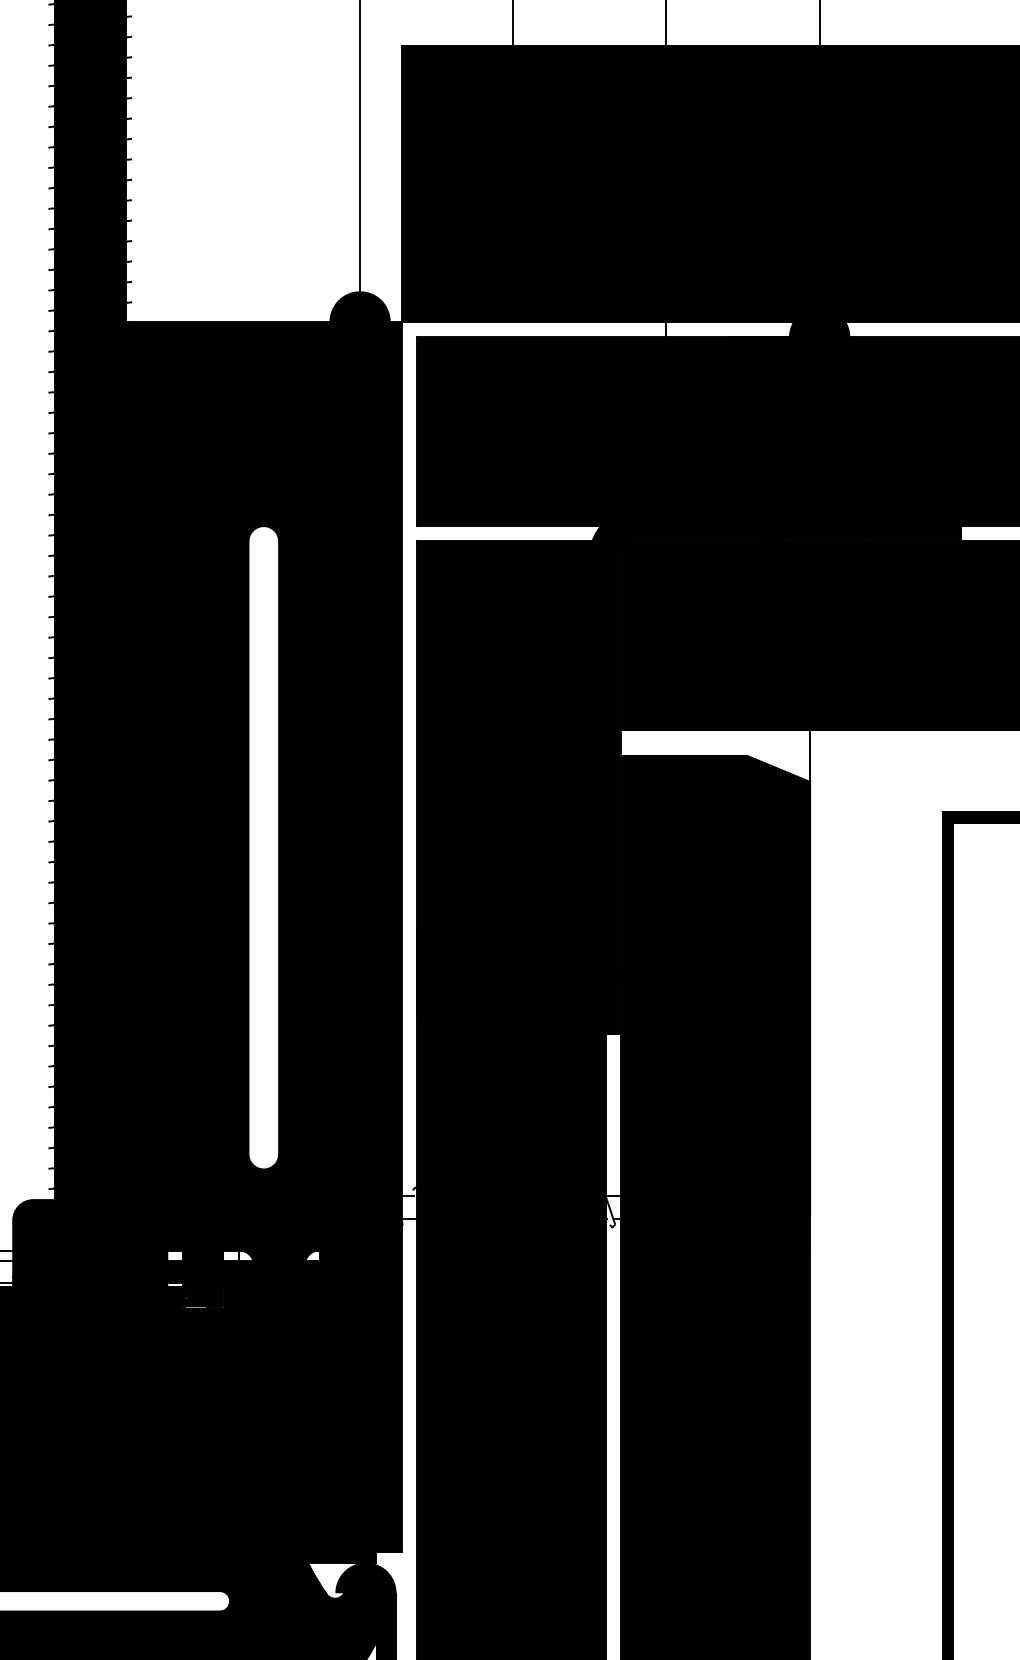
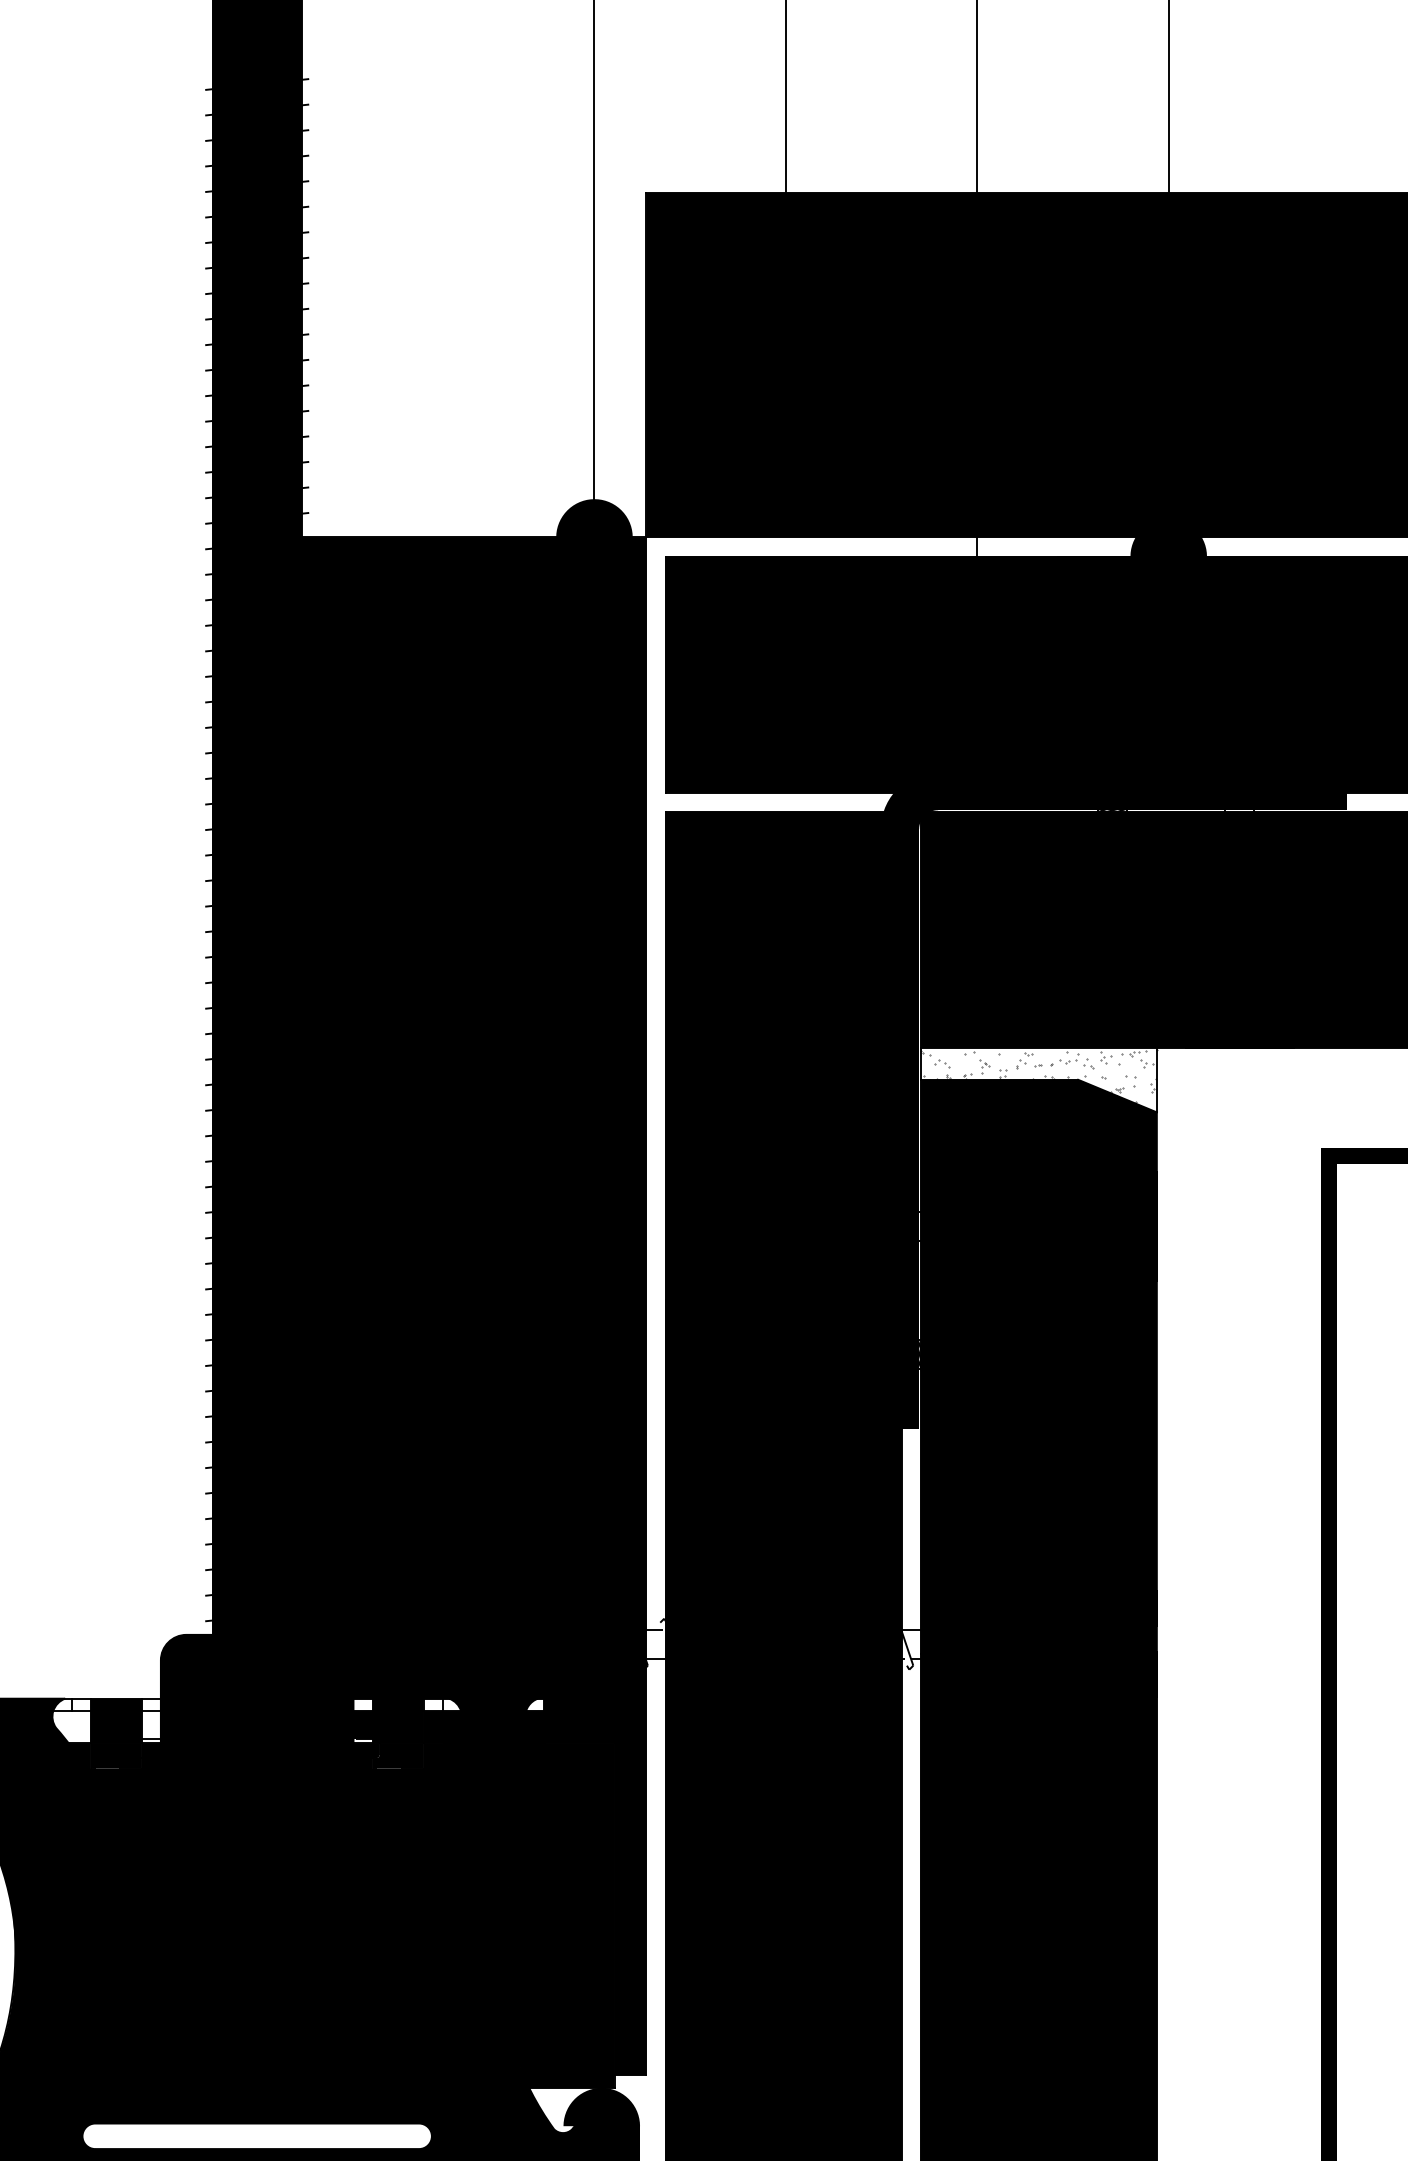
hatch: (715, 752) -> (1038, 1075), added
fill: (263, 847) -> (473, 1194), added

